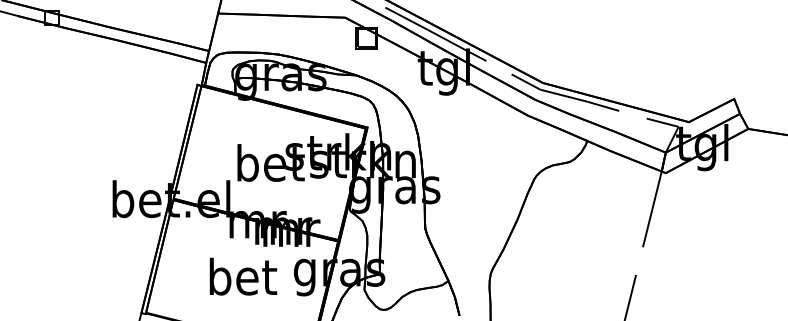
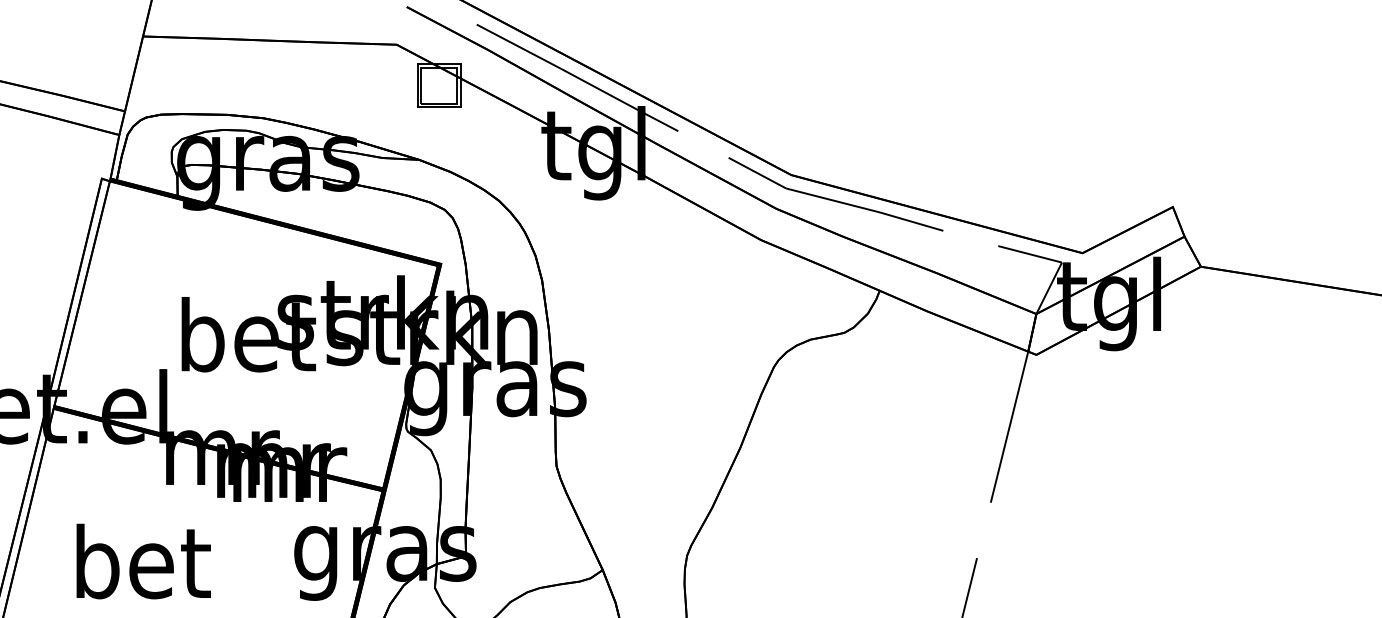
text: (243, 276) -> (143, 561), moved

